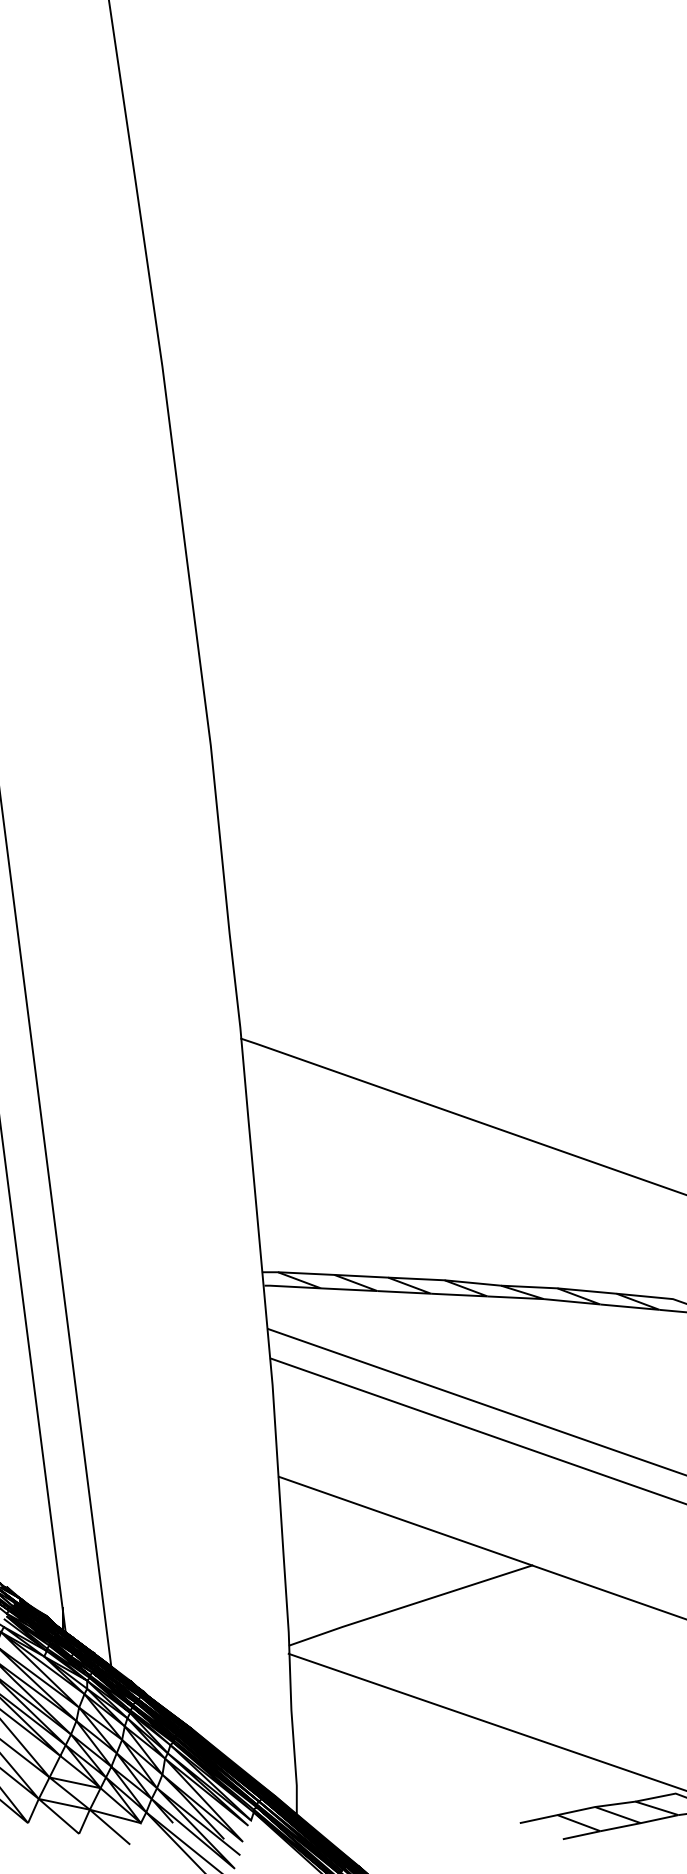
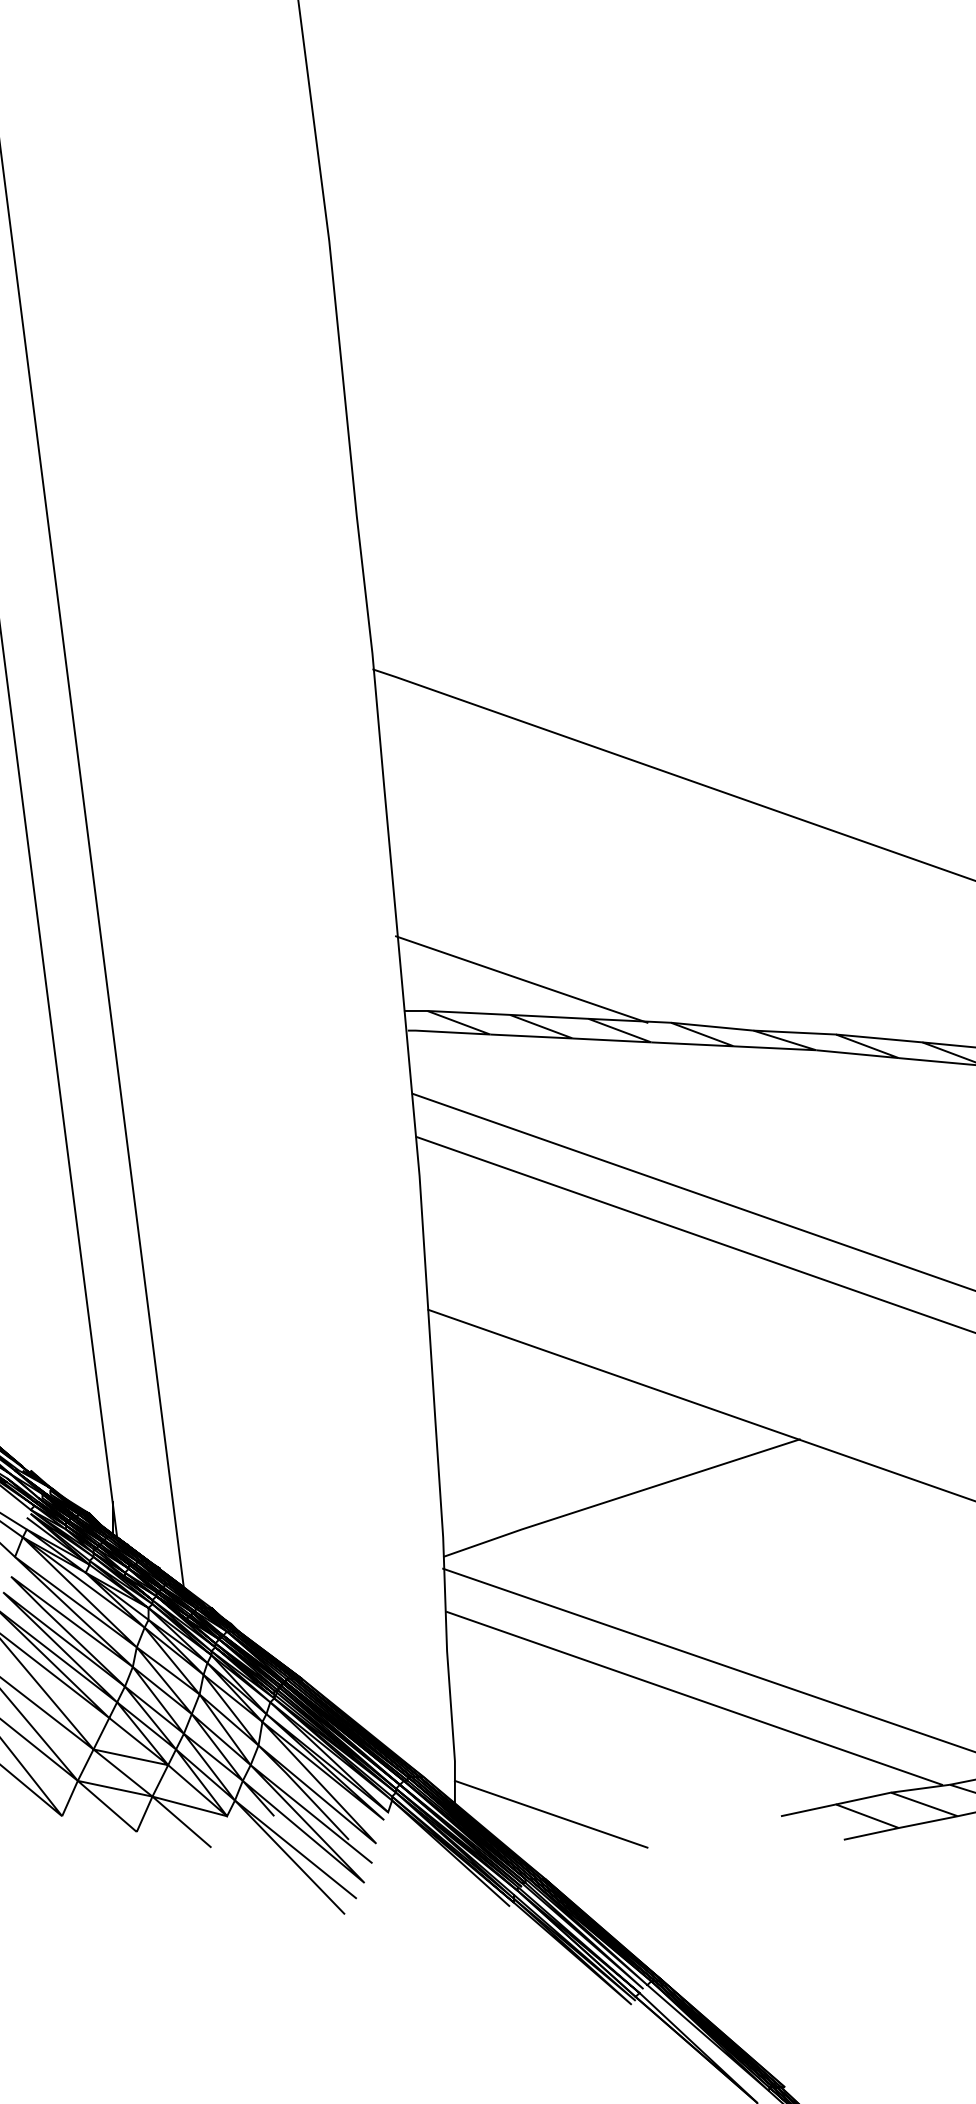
line: (342, 1250) -> (521, 979), added
line: (460, 1742) -> (694, 1698), added
line: (362, 1821) -> (550, 1813), added

